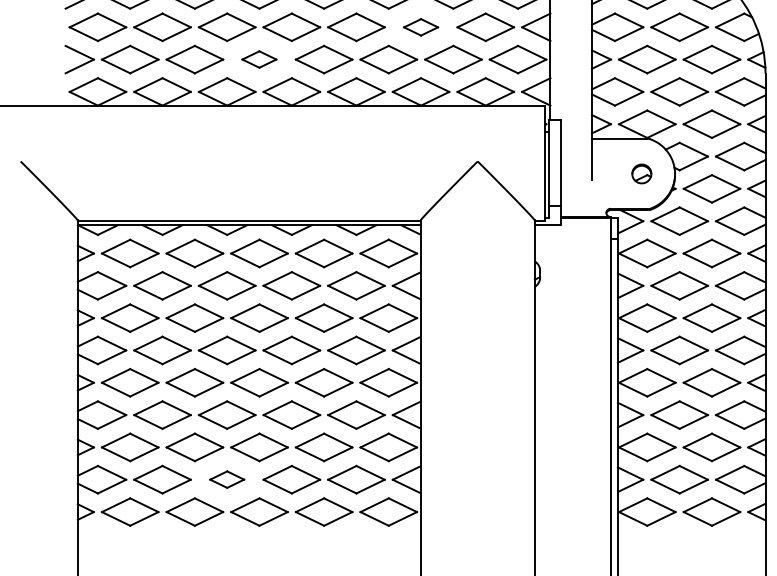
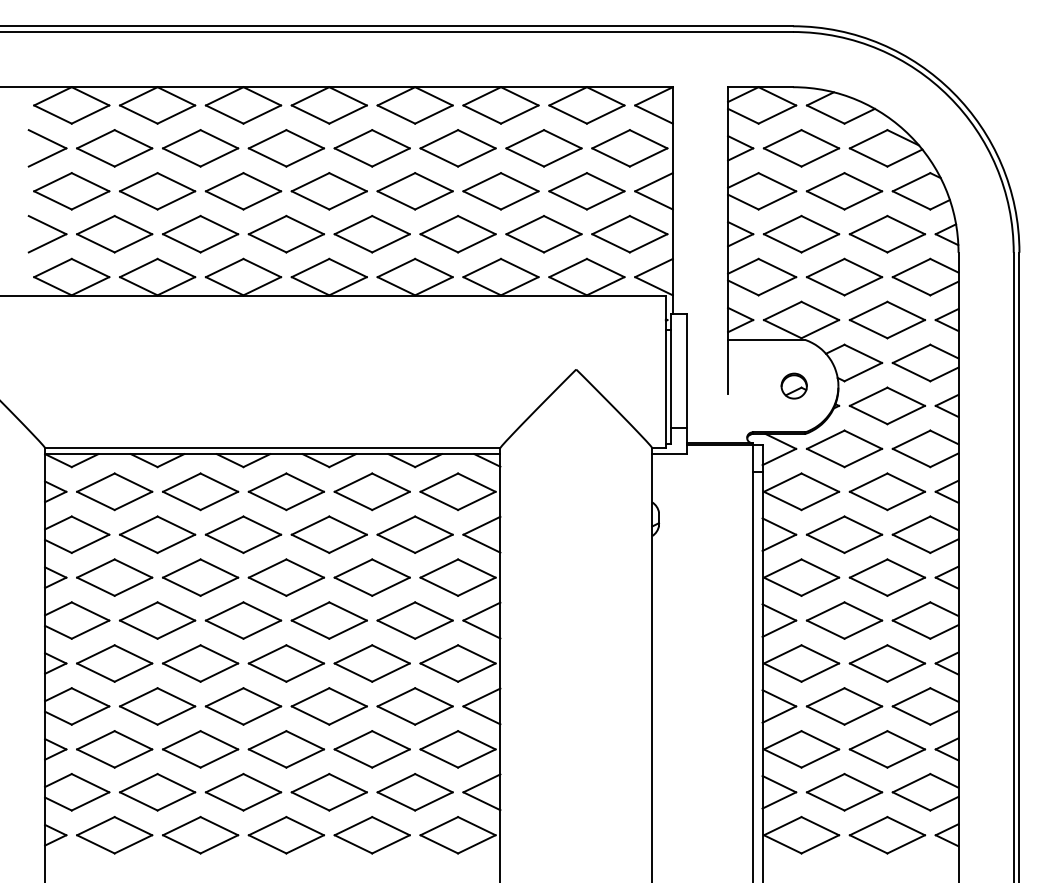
part: (420, 27) -> (500, 191), size x1.67
part: (258, 59) -> (285, 233), size x1.67
part: (227, 479) -> (243, 791), size x1.67

